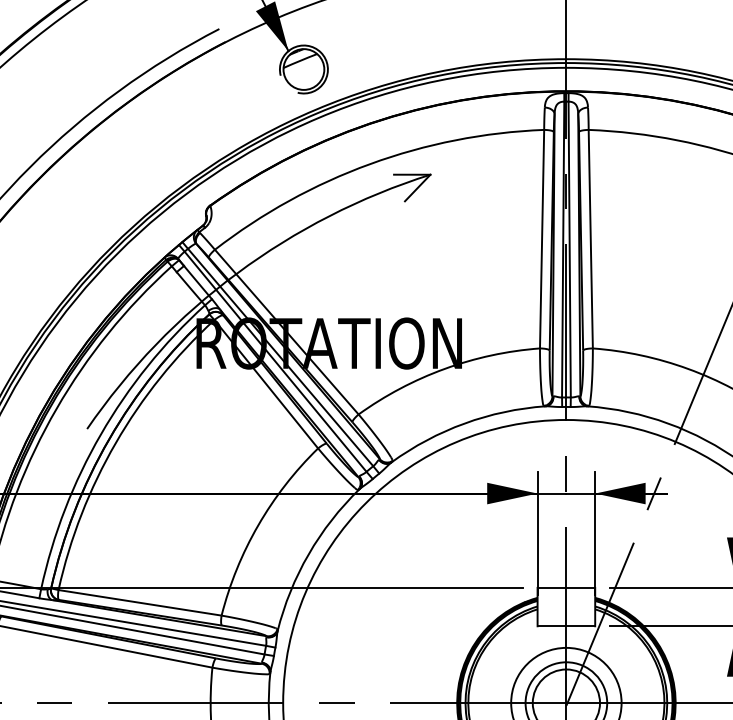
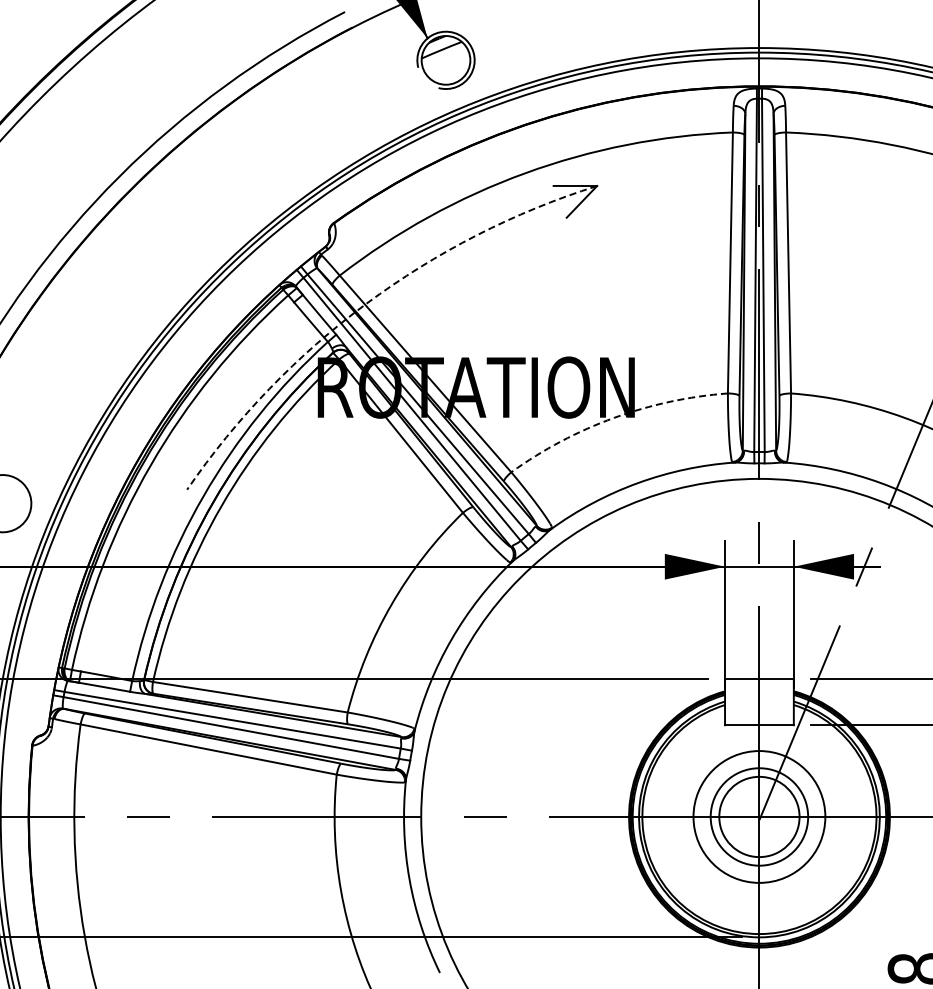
arc: (237, 273) -> (366, 303), solid -> dashed
arc: (445, 368) -> (614, 417), solid -> dashed

